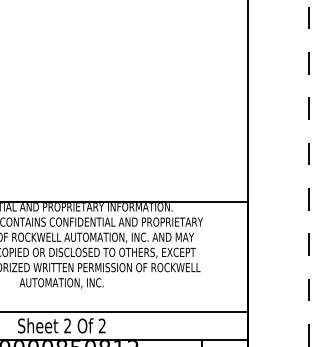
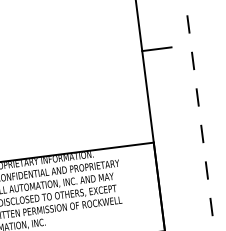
line: (266, 88) -> (156, 49), added

